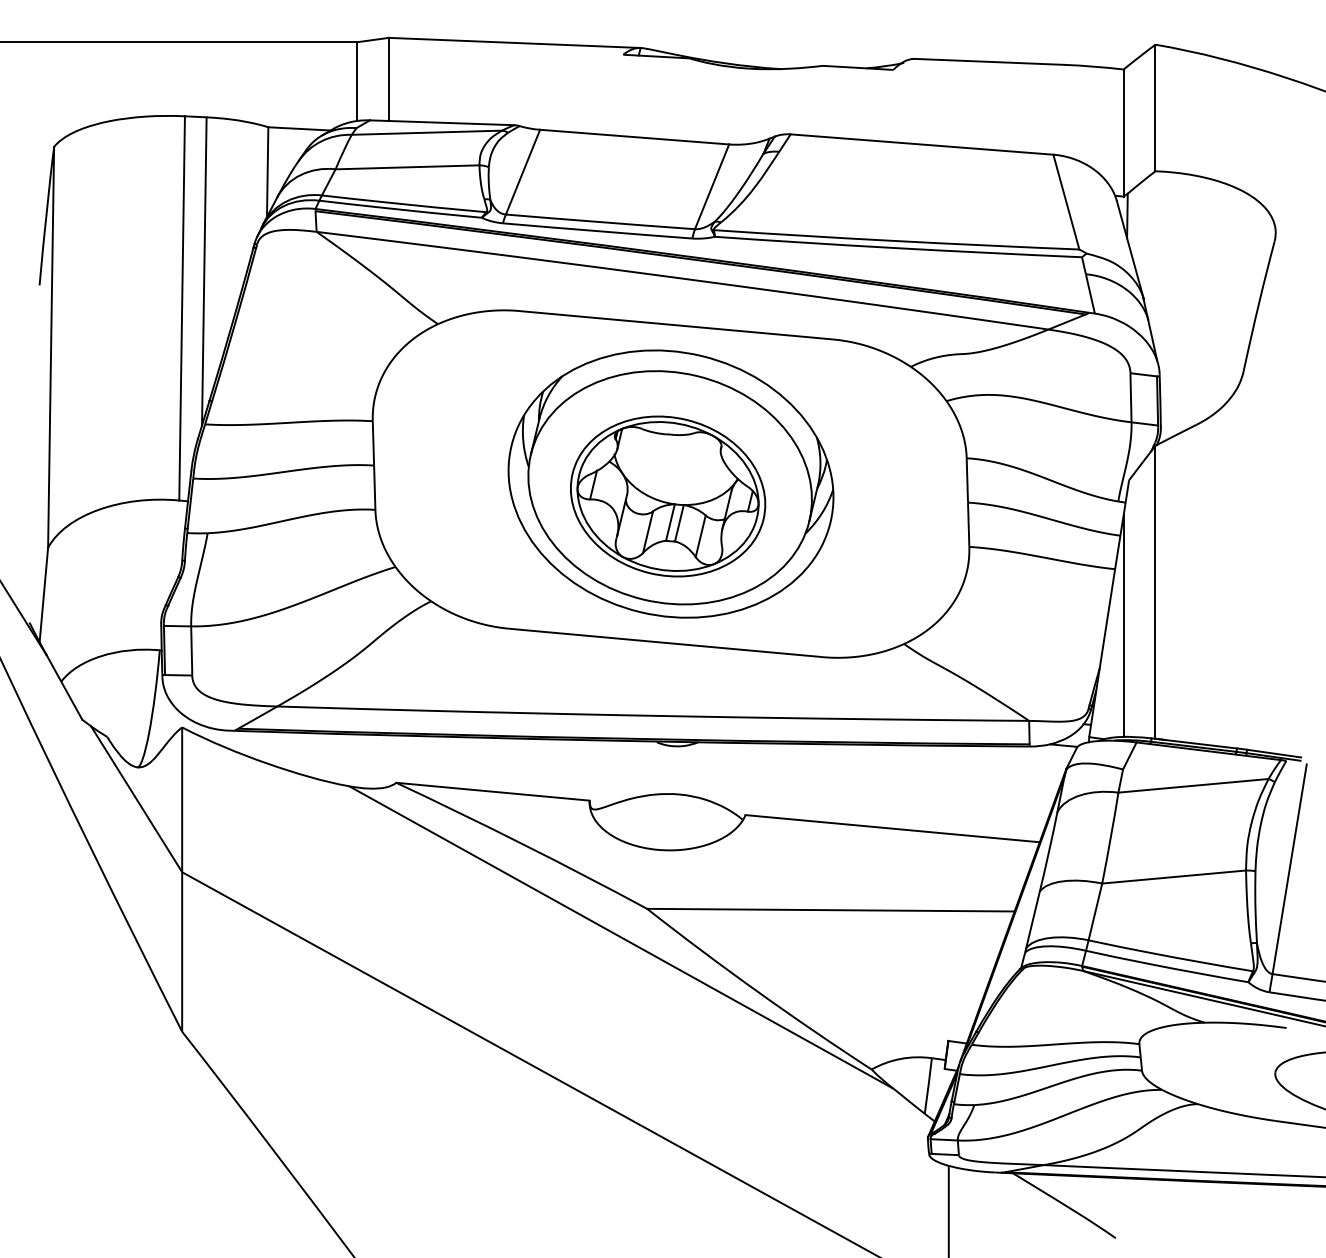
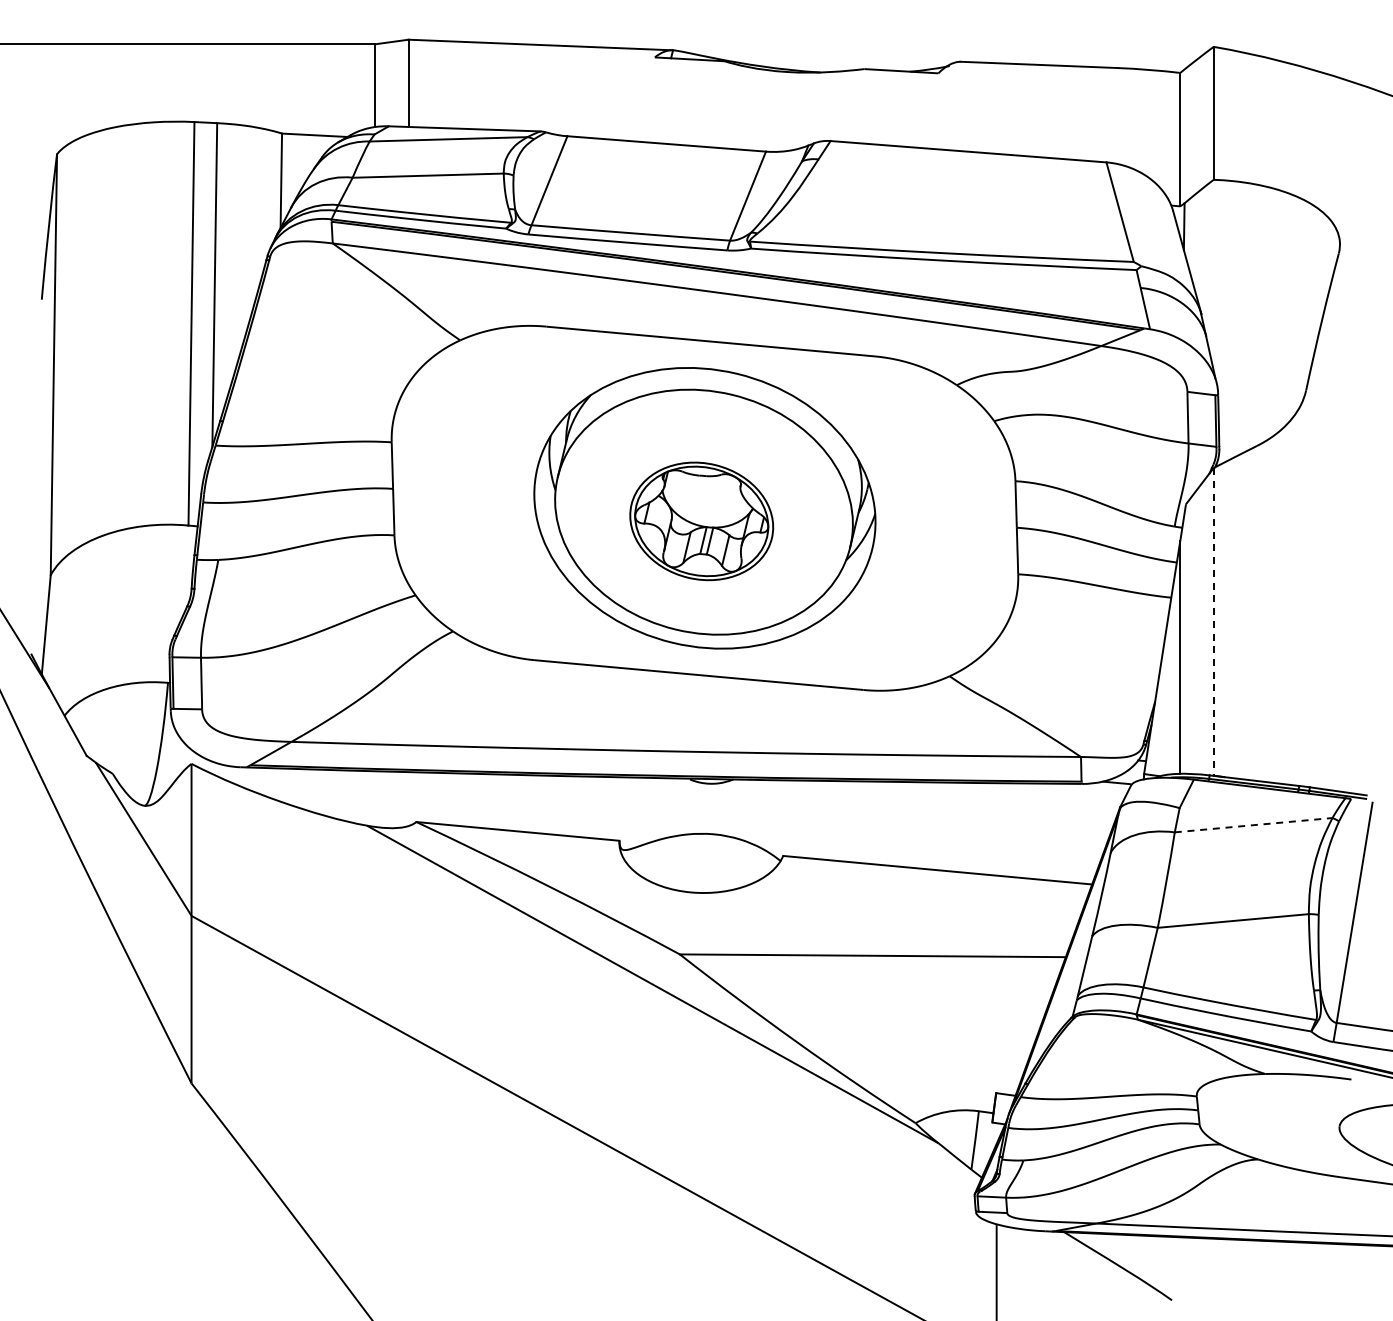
part: (667, 496) -> (701, 521), size x0.7
line: (1155, 591) -> (1213, 621), solid -> dashed
line: (1194, 786) -> (1254, 825), solid -> dashed

